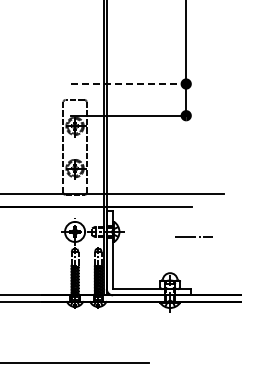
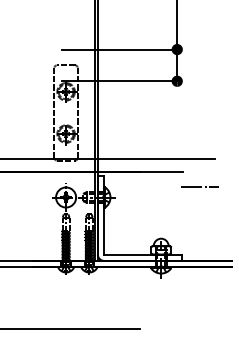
line: (129, 84) -> (120, 50), dashed -> solid
line: (193, 236) -> (199, 186), moved

